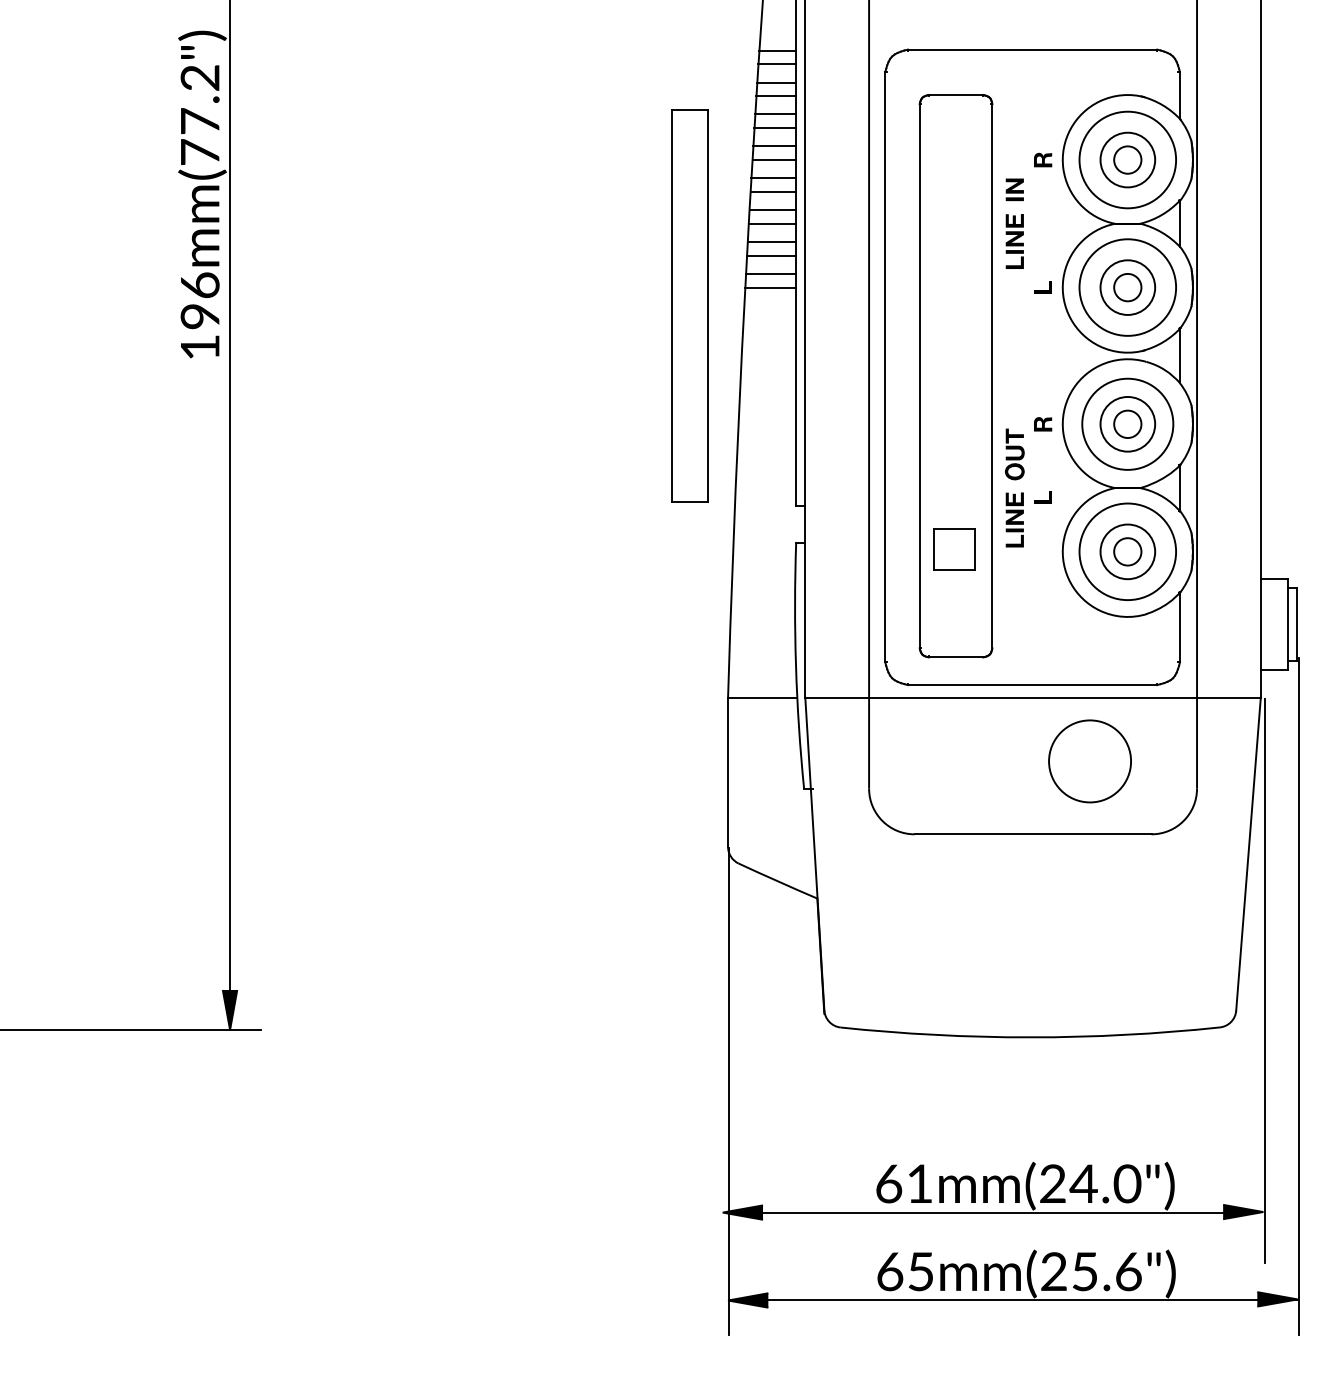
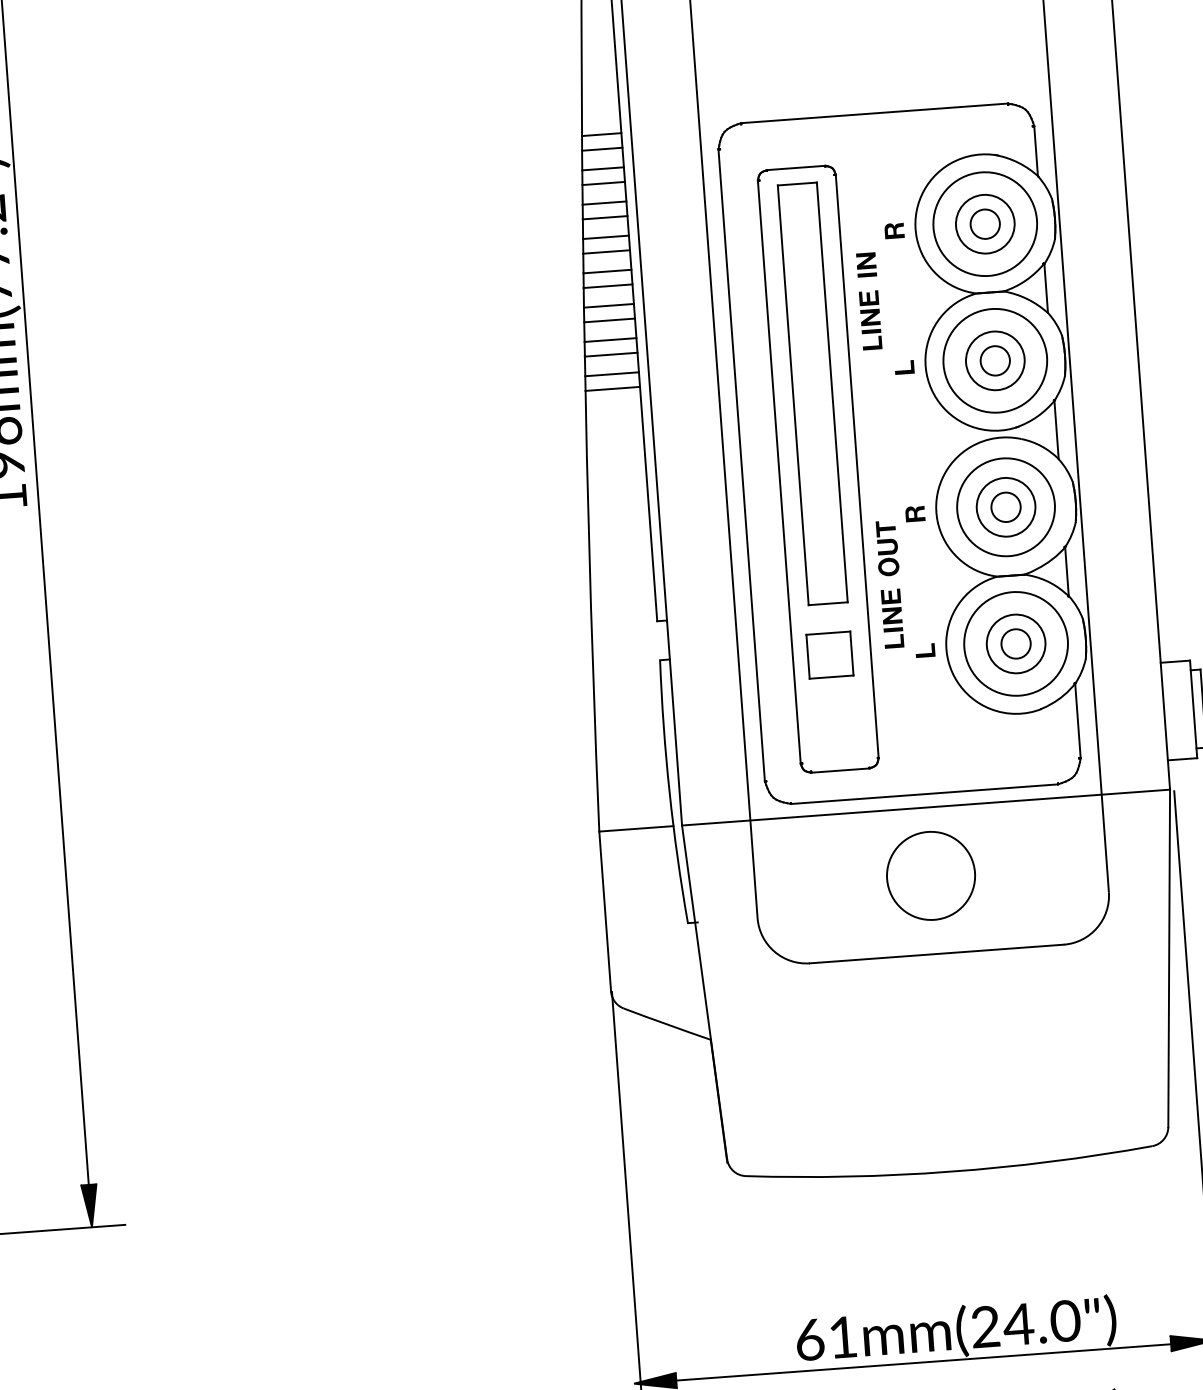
part: (689, 305) -> (812, 393), moved
part: (1042, 497) -> (924, 650), moved
part: (1089, 761) -> (930, 876), moved

